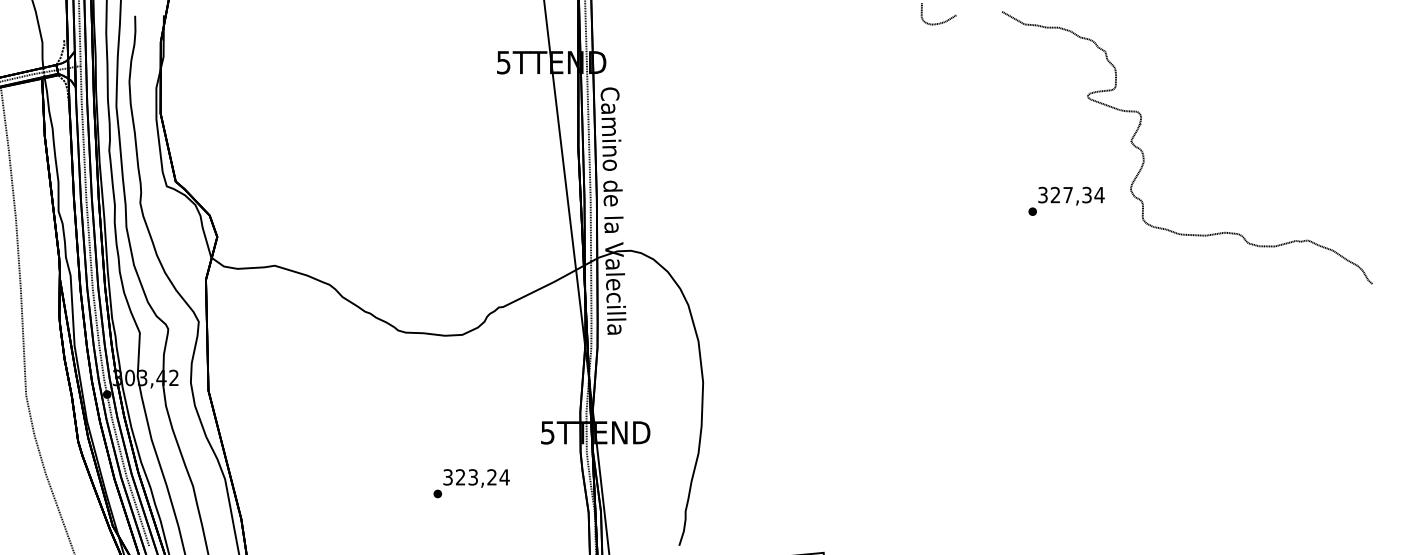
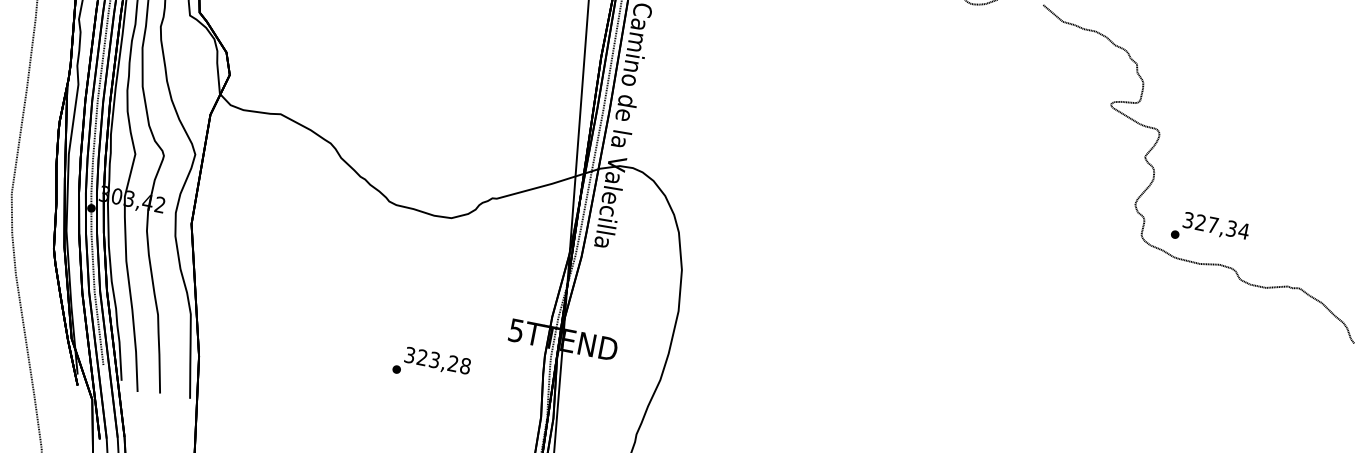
text: (1066, 200) -> (1210, 230), moved
text: (504, 477) -> (465, 366), 323,24 -> 323,28

